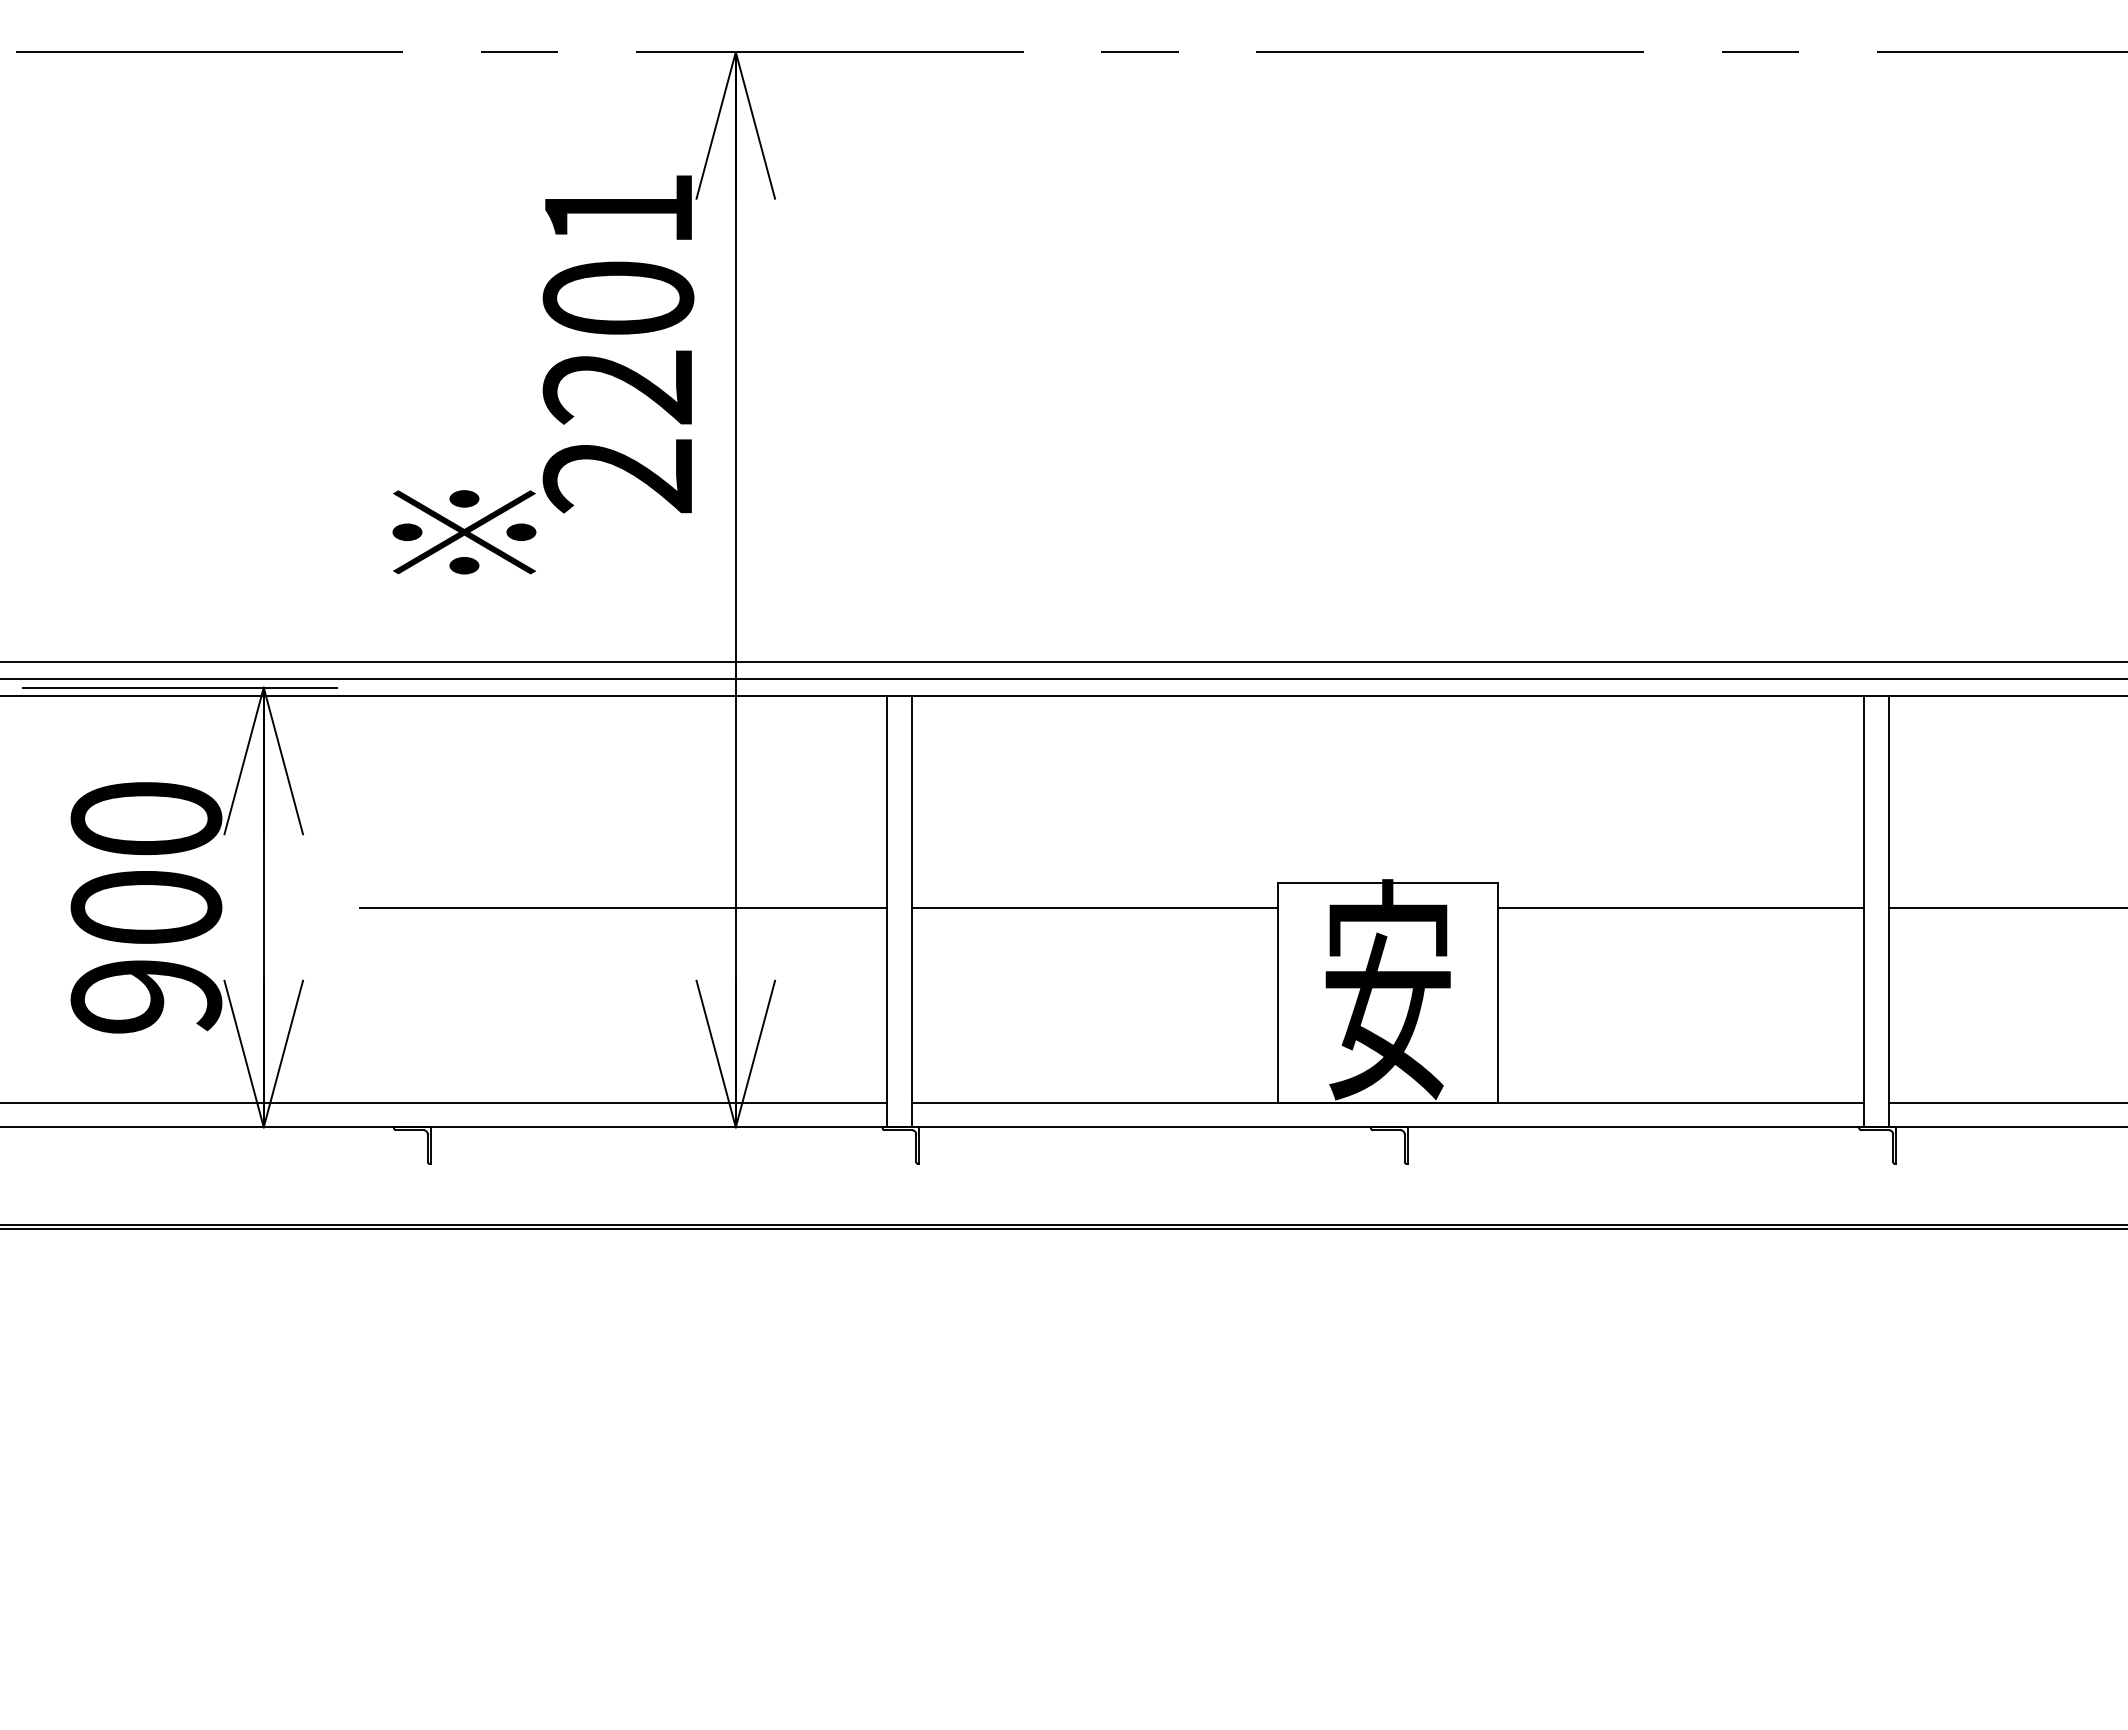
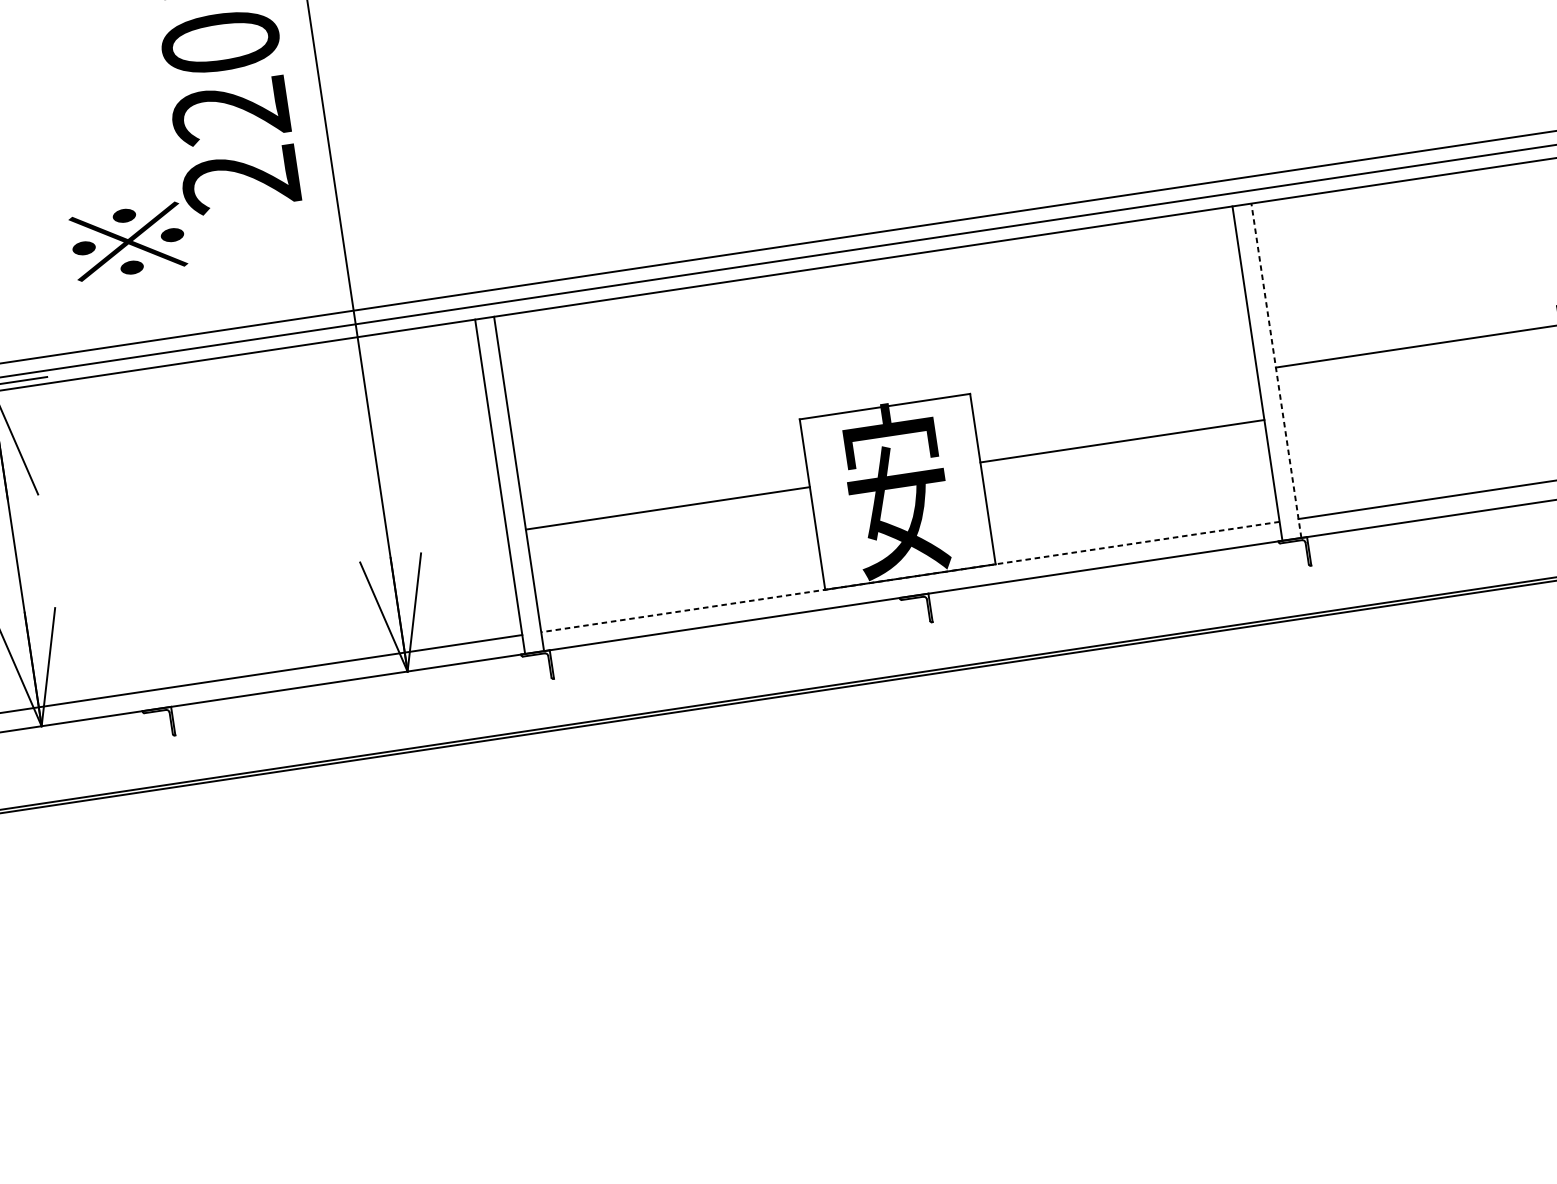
line: (623, 907) -> (295, 514), removed
line: (1094, 907) -> (667, 508), moved
line: (1681, 907) -> (1122, 441), moved
line: (1888, 911) -> (1276, 370), solid -> dashed
line: (1387, 1102) -> (909, 576), solid -> dashed

